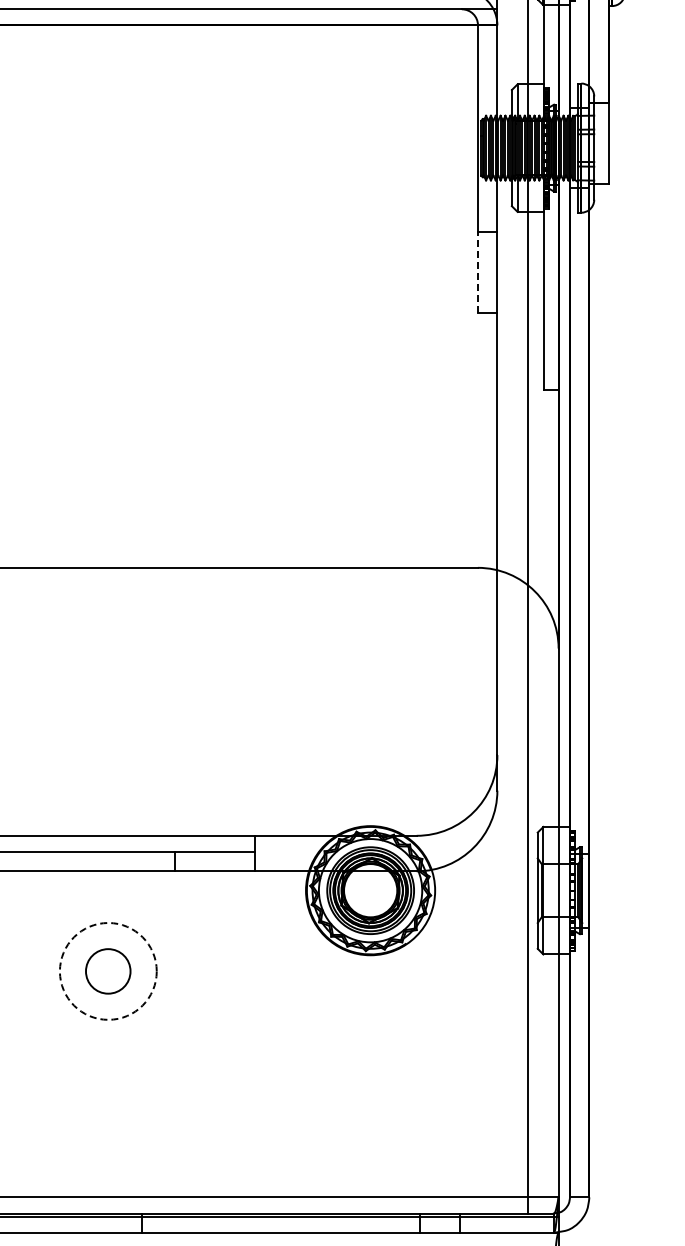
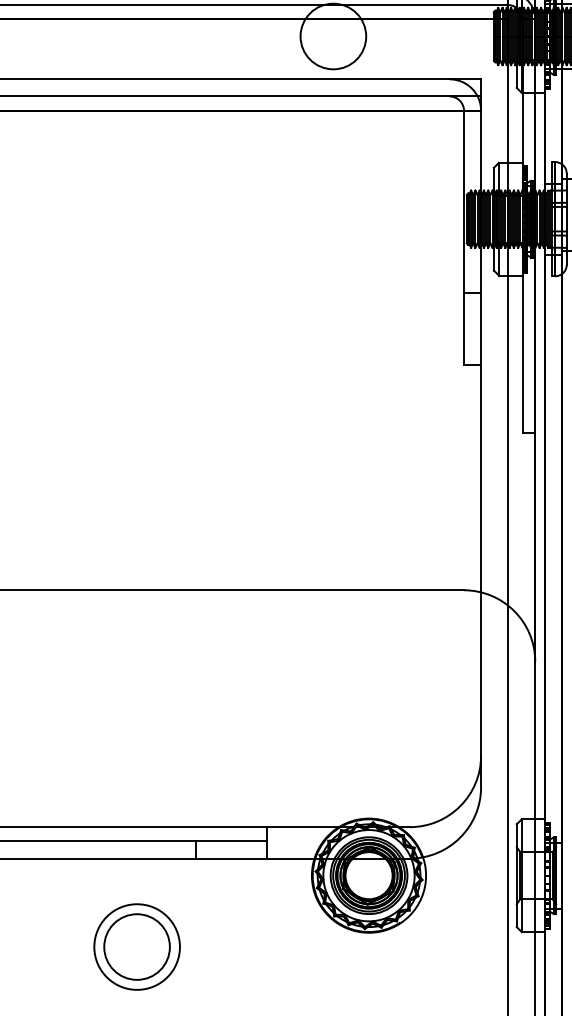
line: (478, 271) -> (464, 328), dashed -> solid
circle: (107, 970) -> (136, 946), dashed -> solid
circle: (108, 971) -> (137, 947), size x1.67

